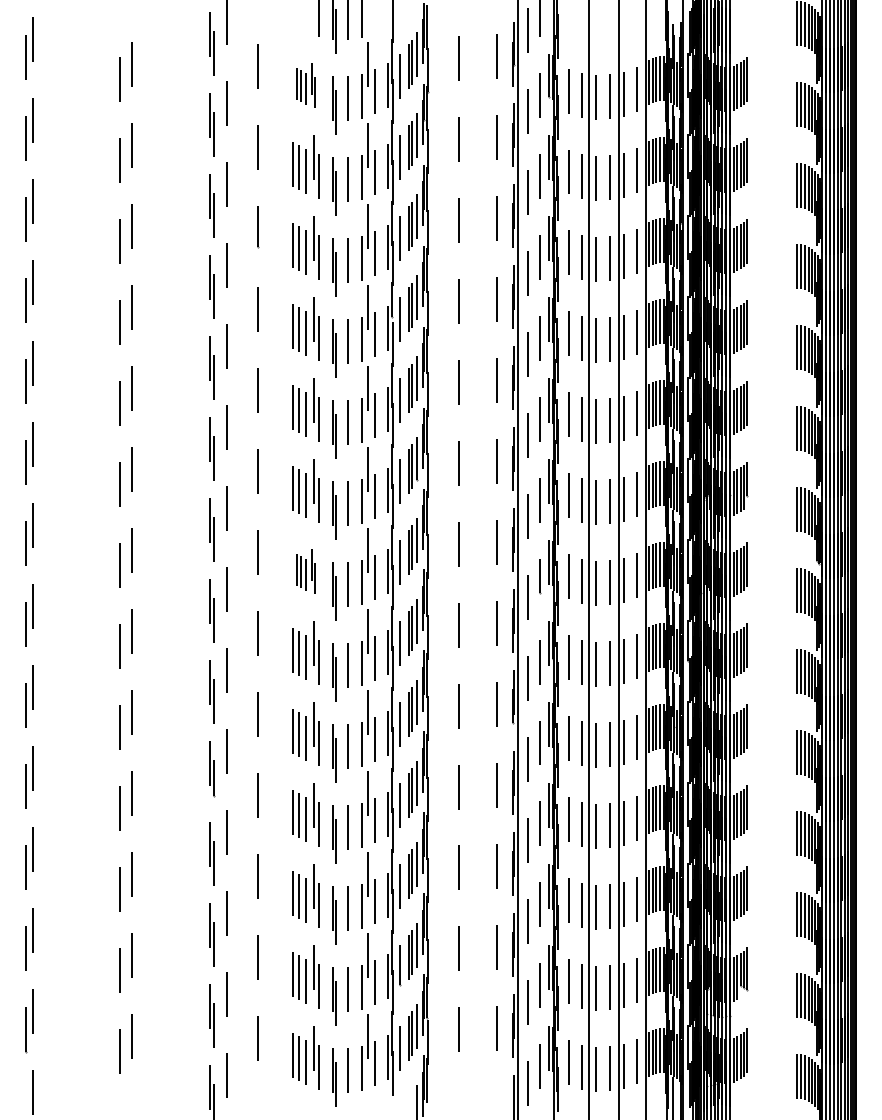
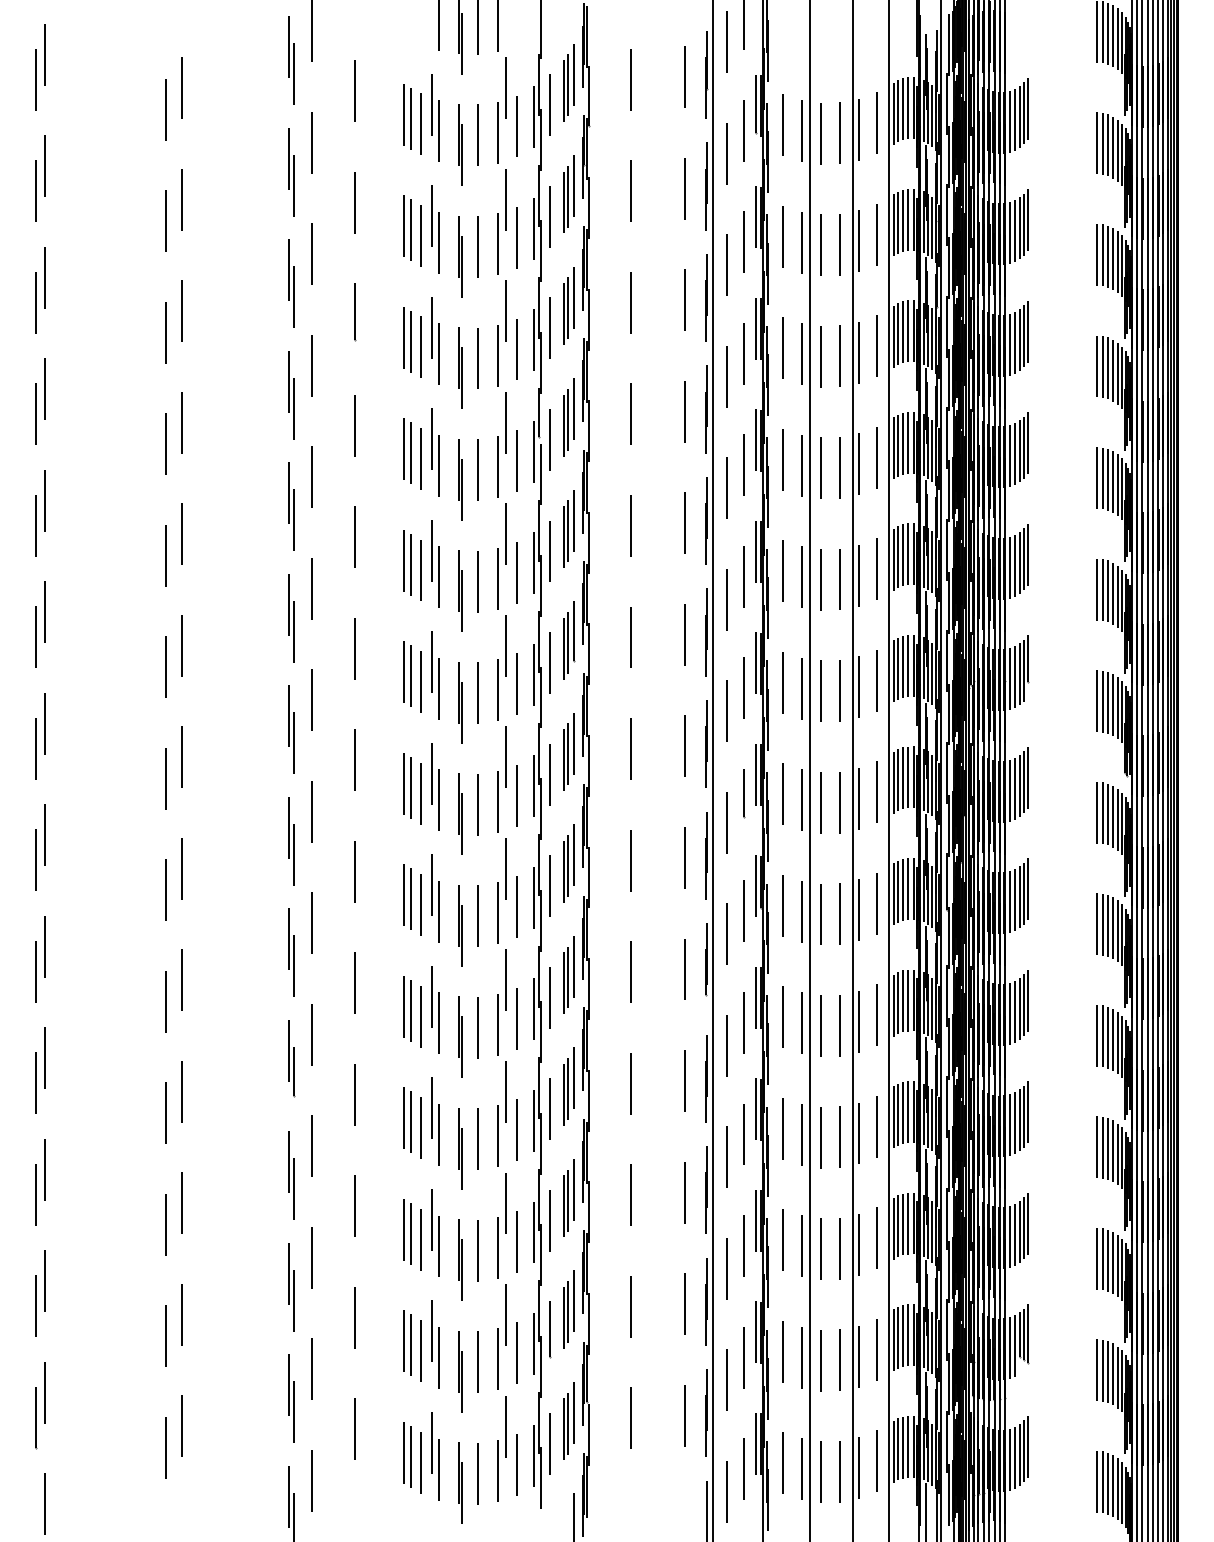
part: (305, 85) -> (420, 117), size x1.43
part: (305, 571) -> (420, 786), size x1.43

